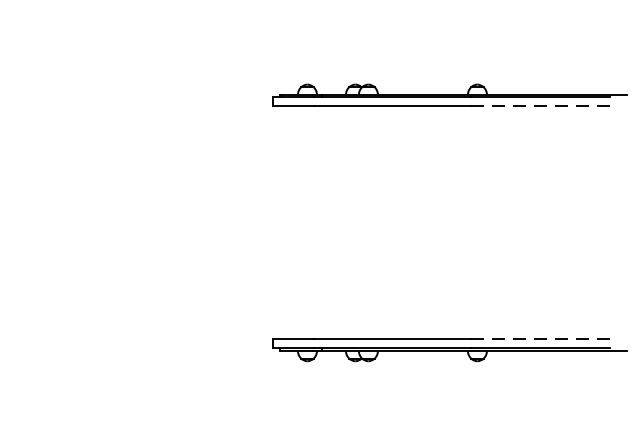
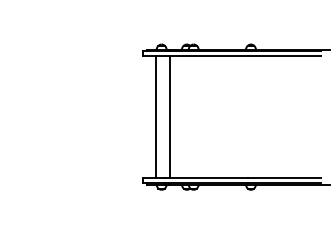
line: (541, 105) -> (284, 55), dashed -> solid
line: (295, 221) -> (155, 116), added
line: (322, 221) -> (169, 116), added
line: (541, 339) -> (284, 178), dashed -> solid

